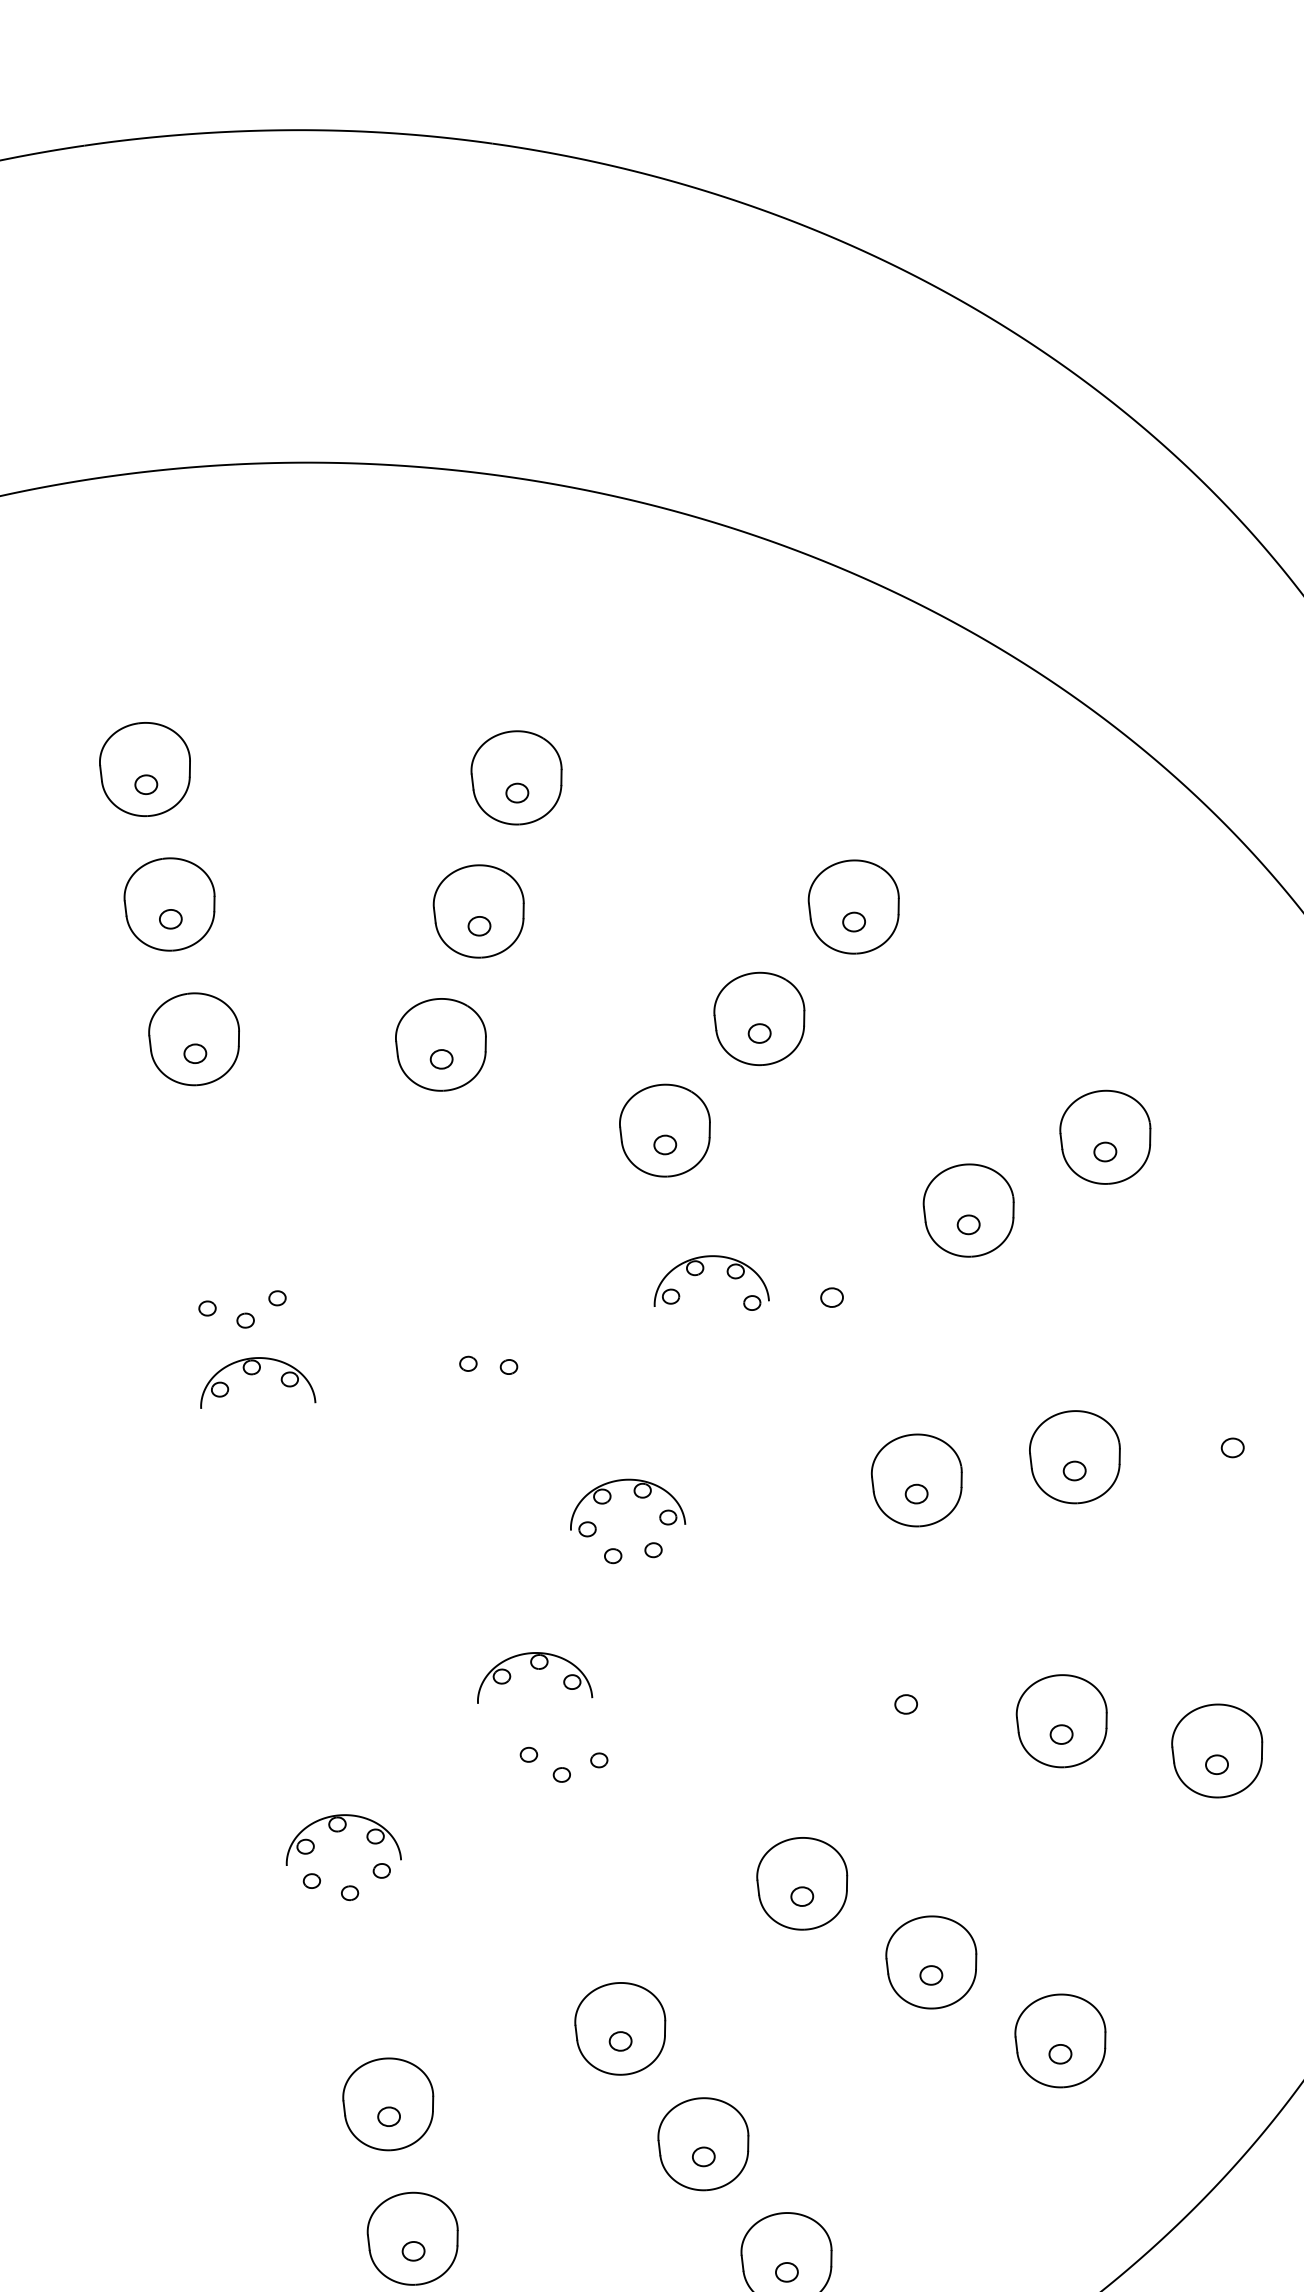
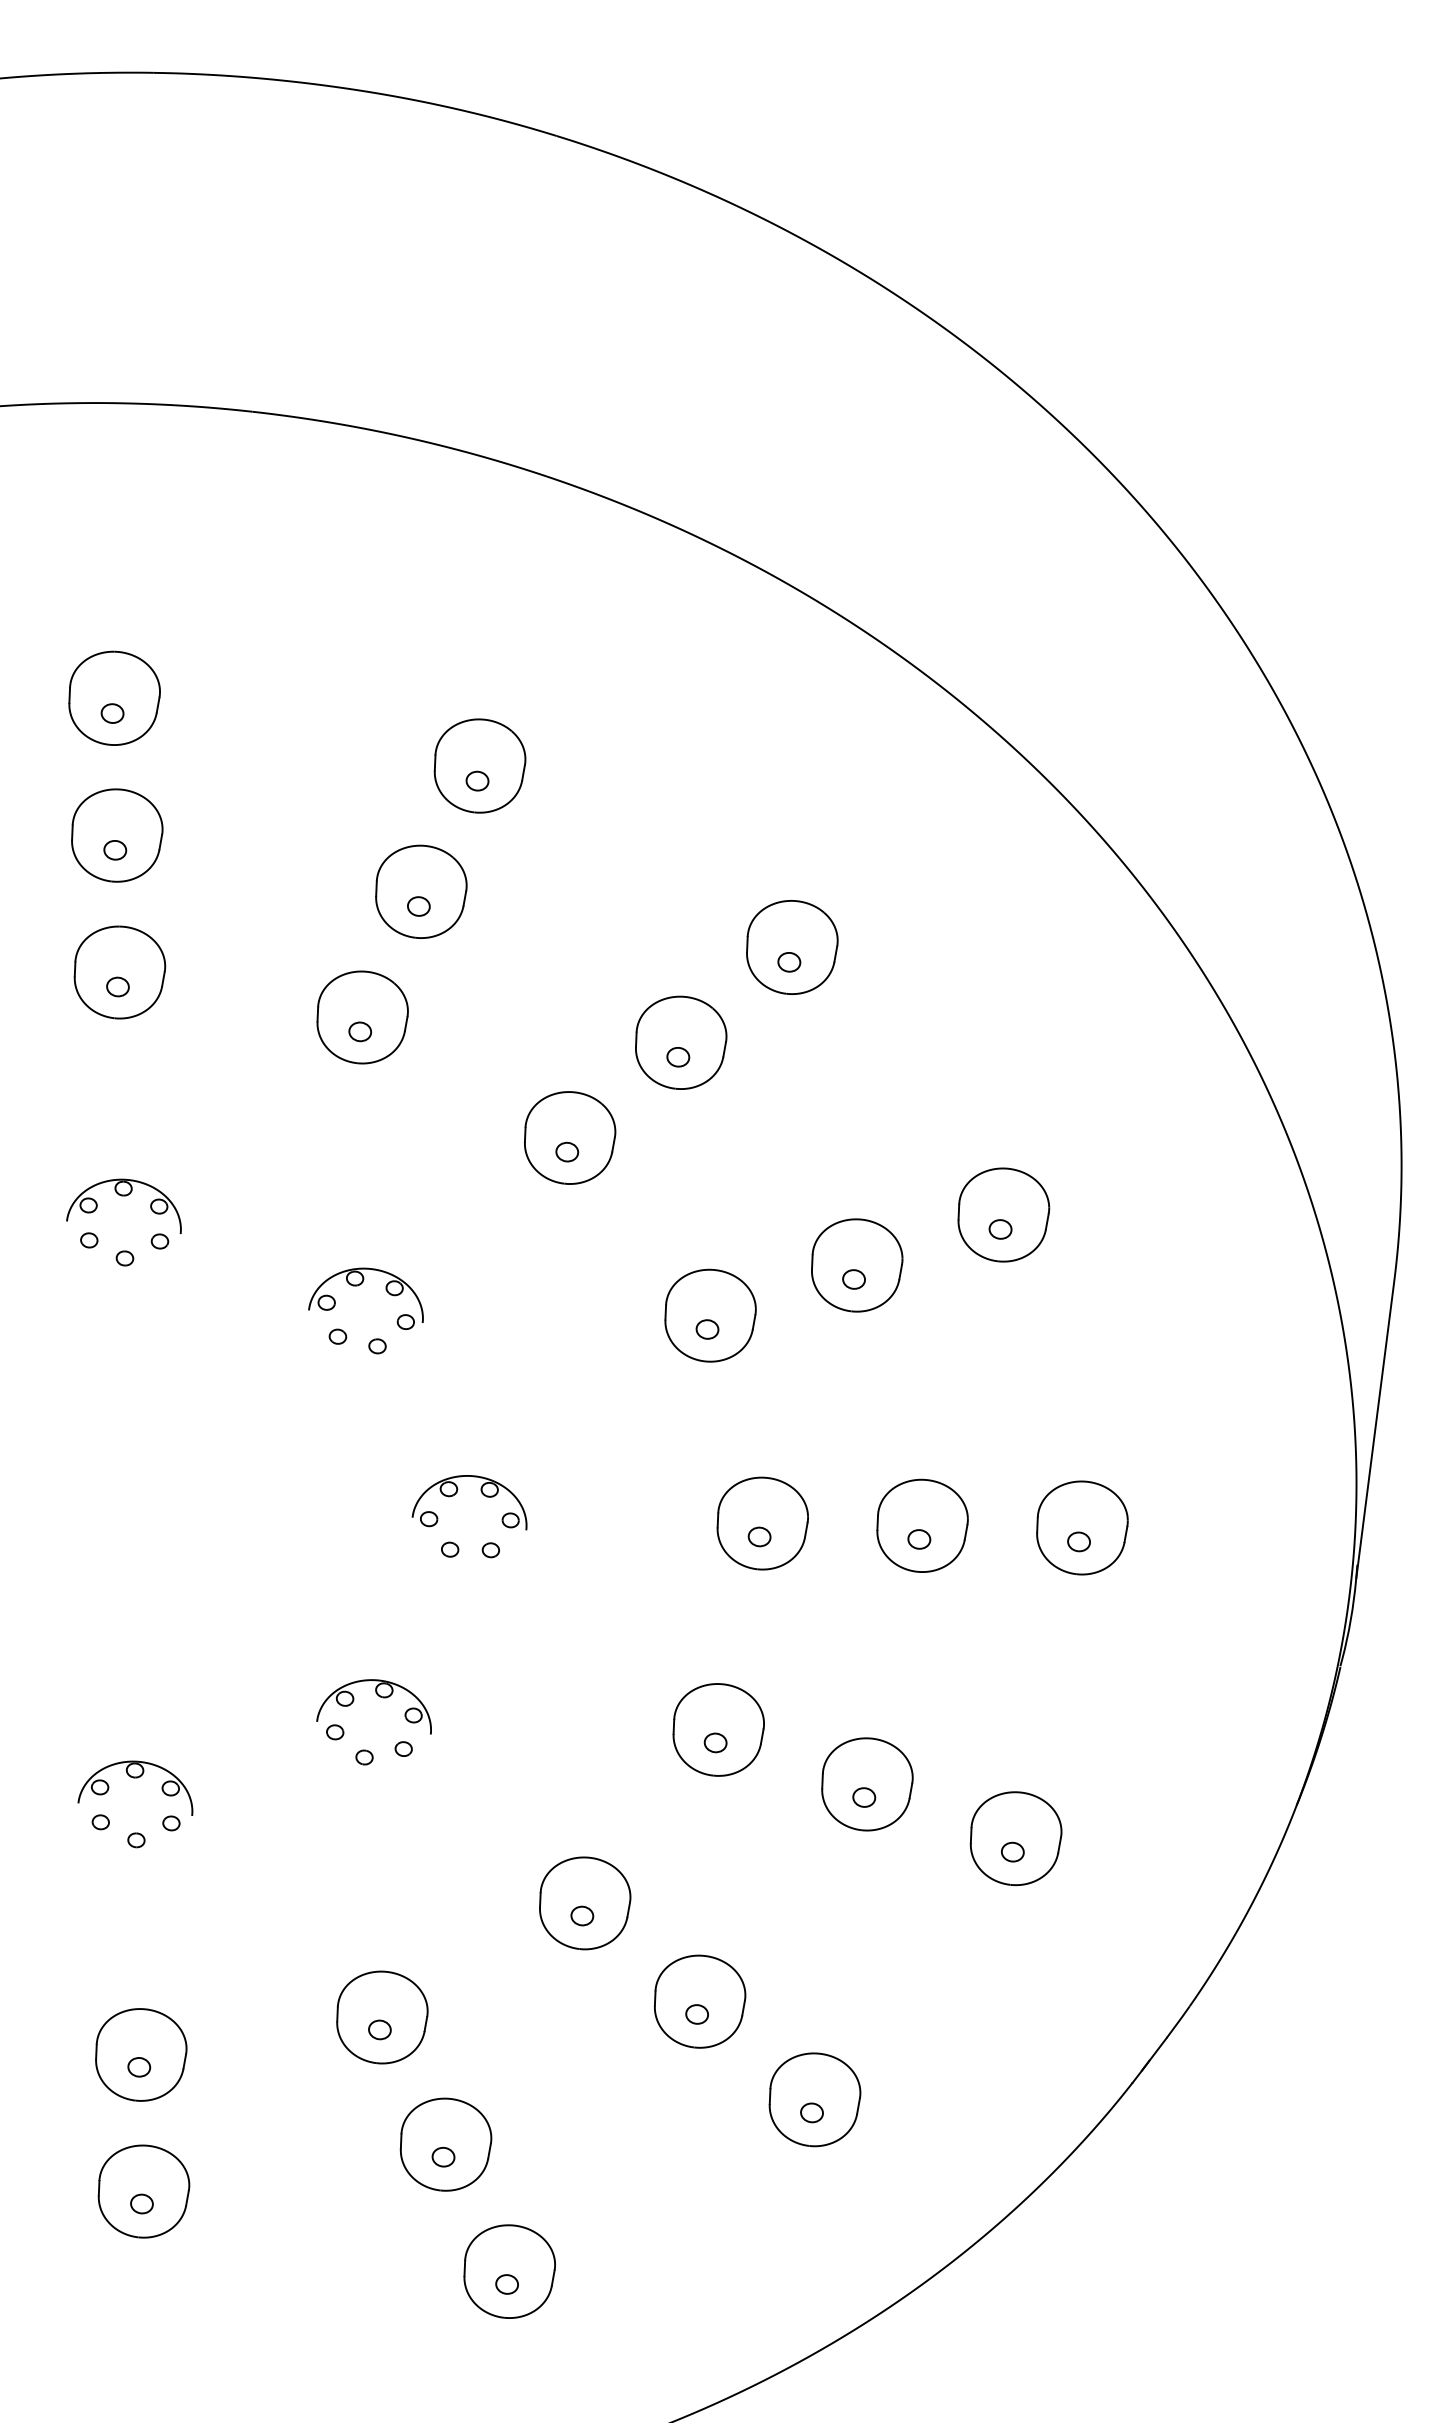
part: (701, 1274) -> (360, 1285), moved
part: (832, 1283) -> (710, 1315), added
part: (252, 1375) -> (123, 1196), moved
part: (1233, 1433) -> (1082, 1527), added
part: (534, 1668) -> (378, 1696), moved
part: (906, 1690) -> (718, 1729), added

